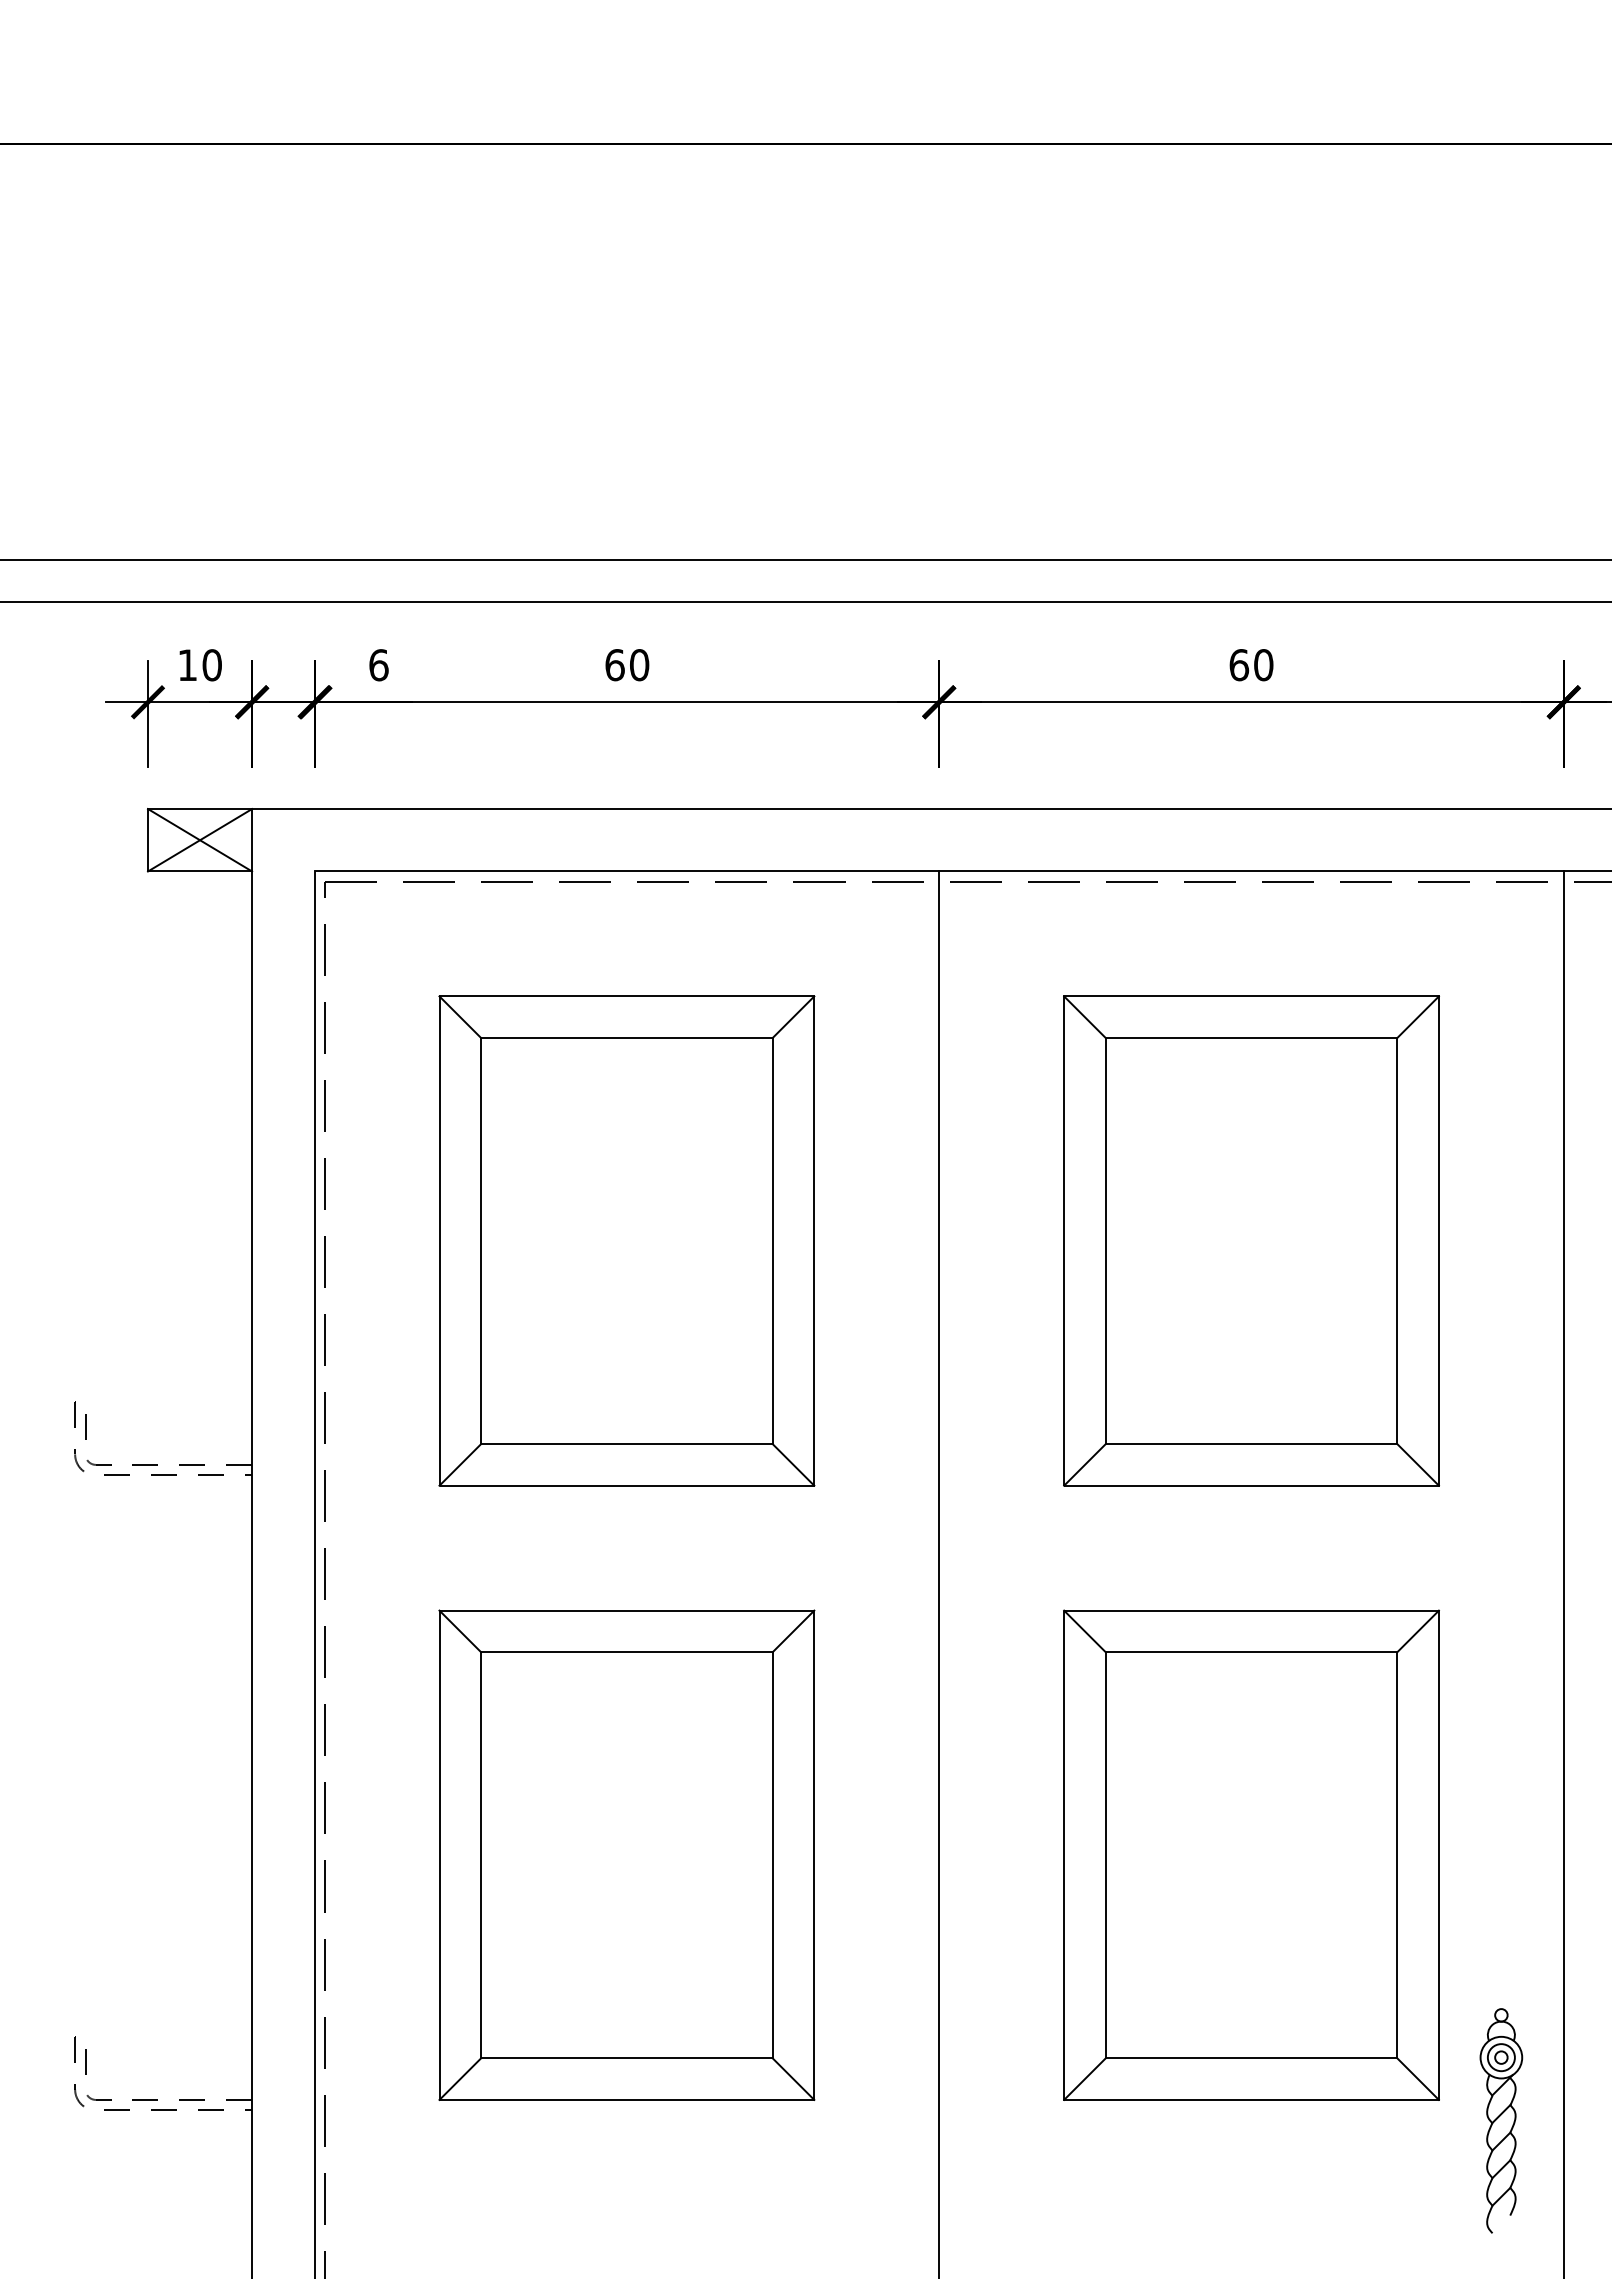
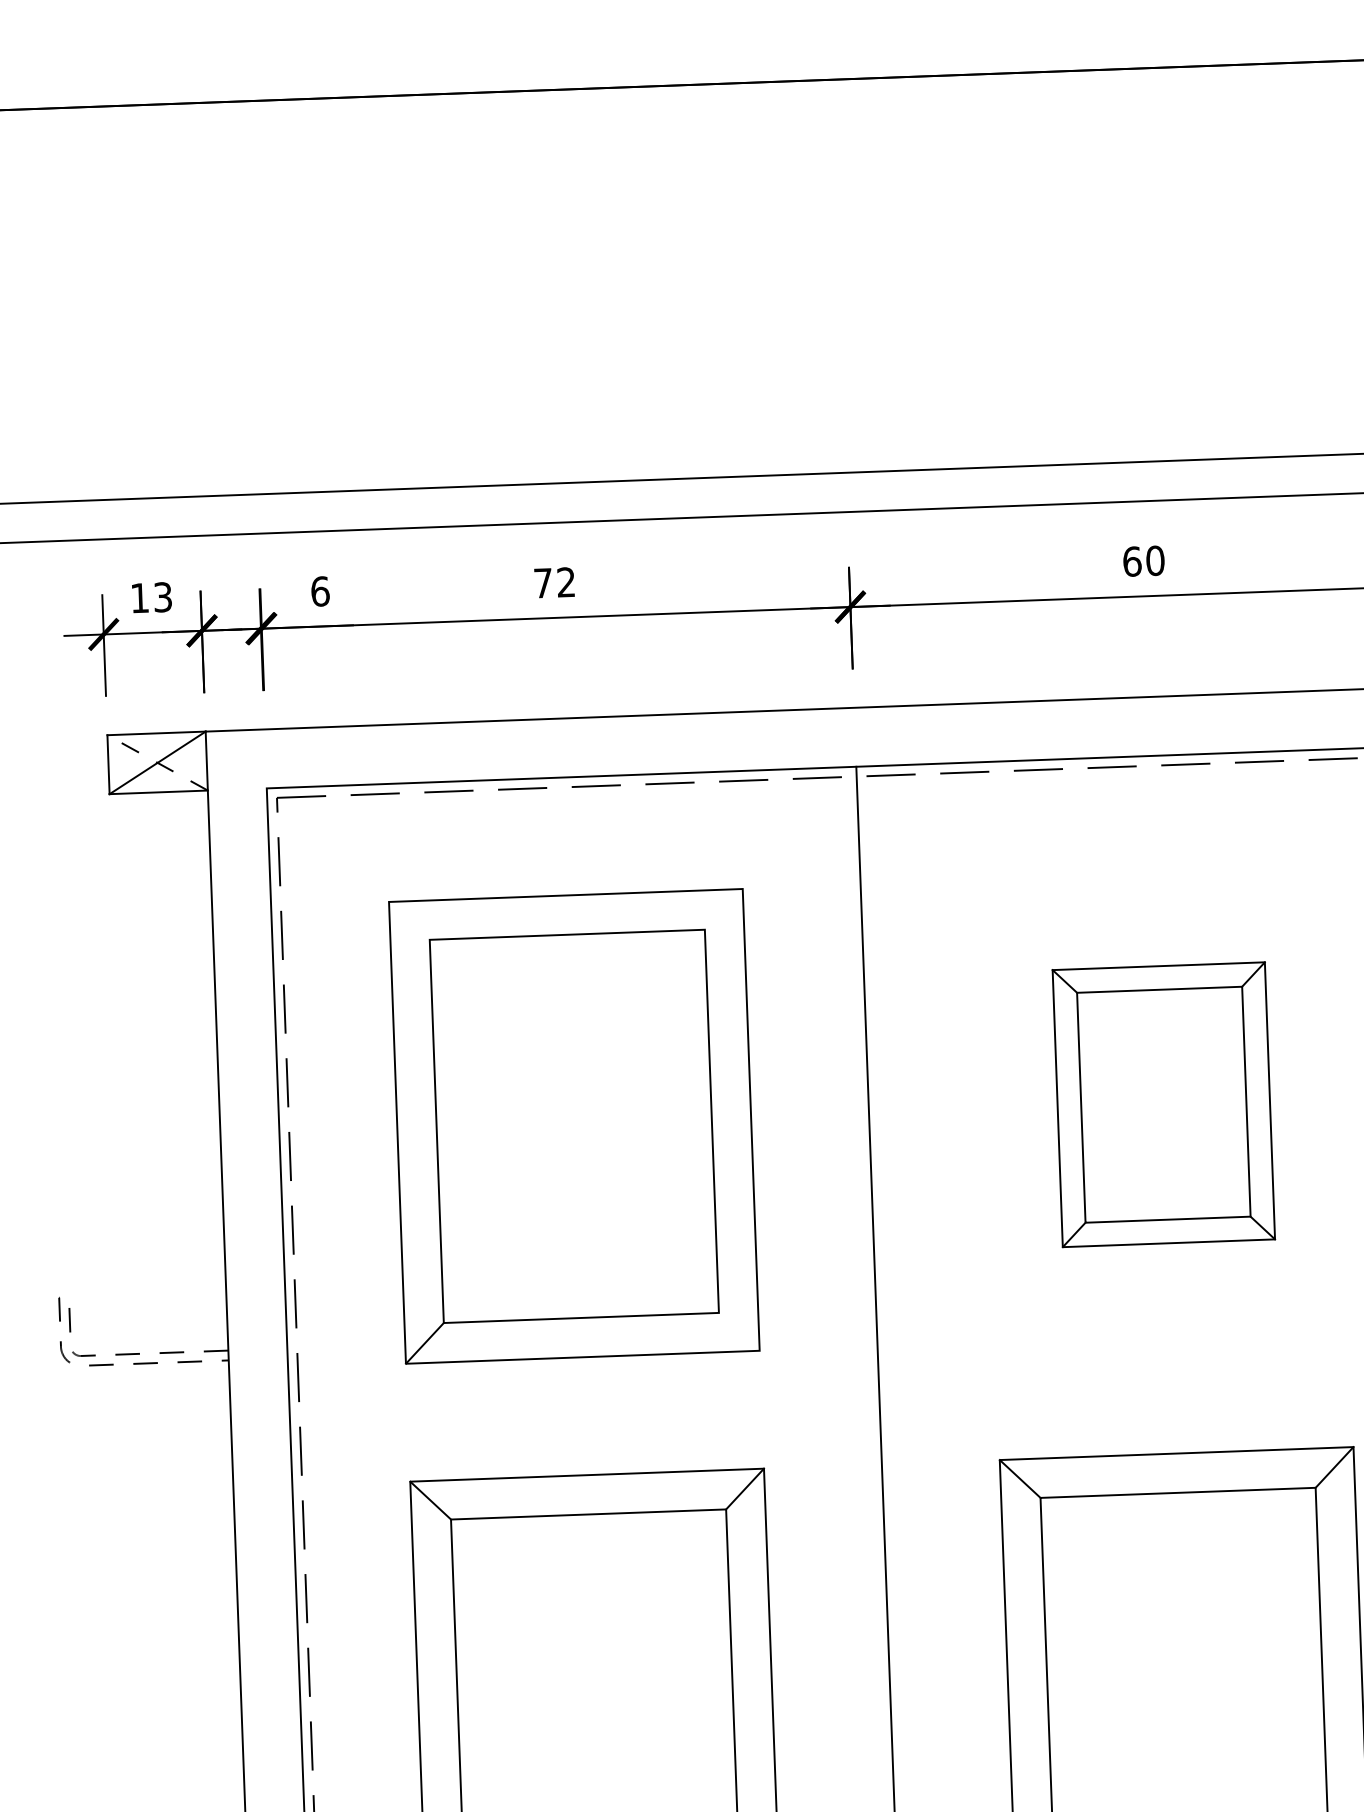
text: (211, 665) -> (162, 597), 10 -> 13
text: (627, 665) -> (555, 583), 60 -> 72
line: (200, 840) -> (158, 763), solid -> dashed
line: (460, 1017) -> (409, 921), removed
line: (793, 1017) -> (723, 909), removed
part: (1251, 1240) -> (1163, 1104), size x0.6
line: (793, 1464) -> (739, 1331), removed

